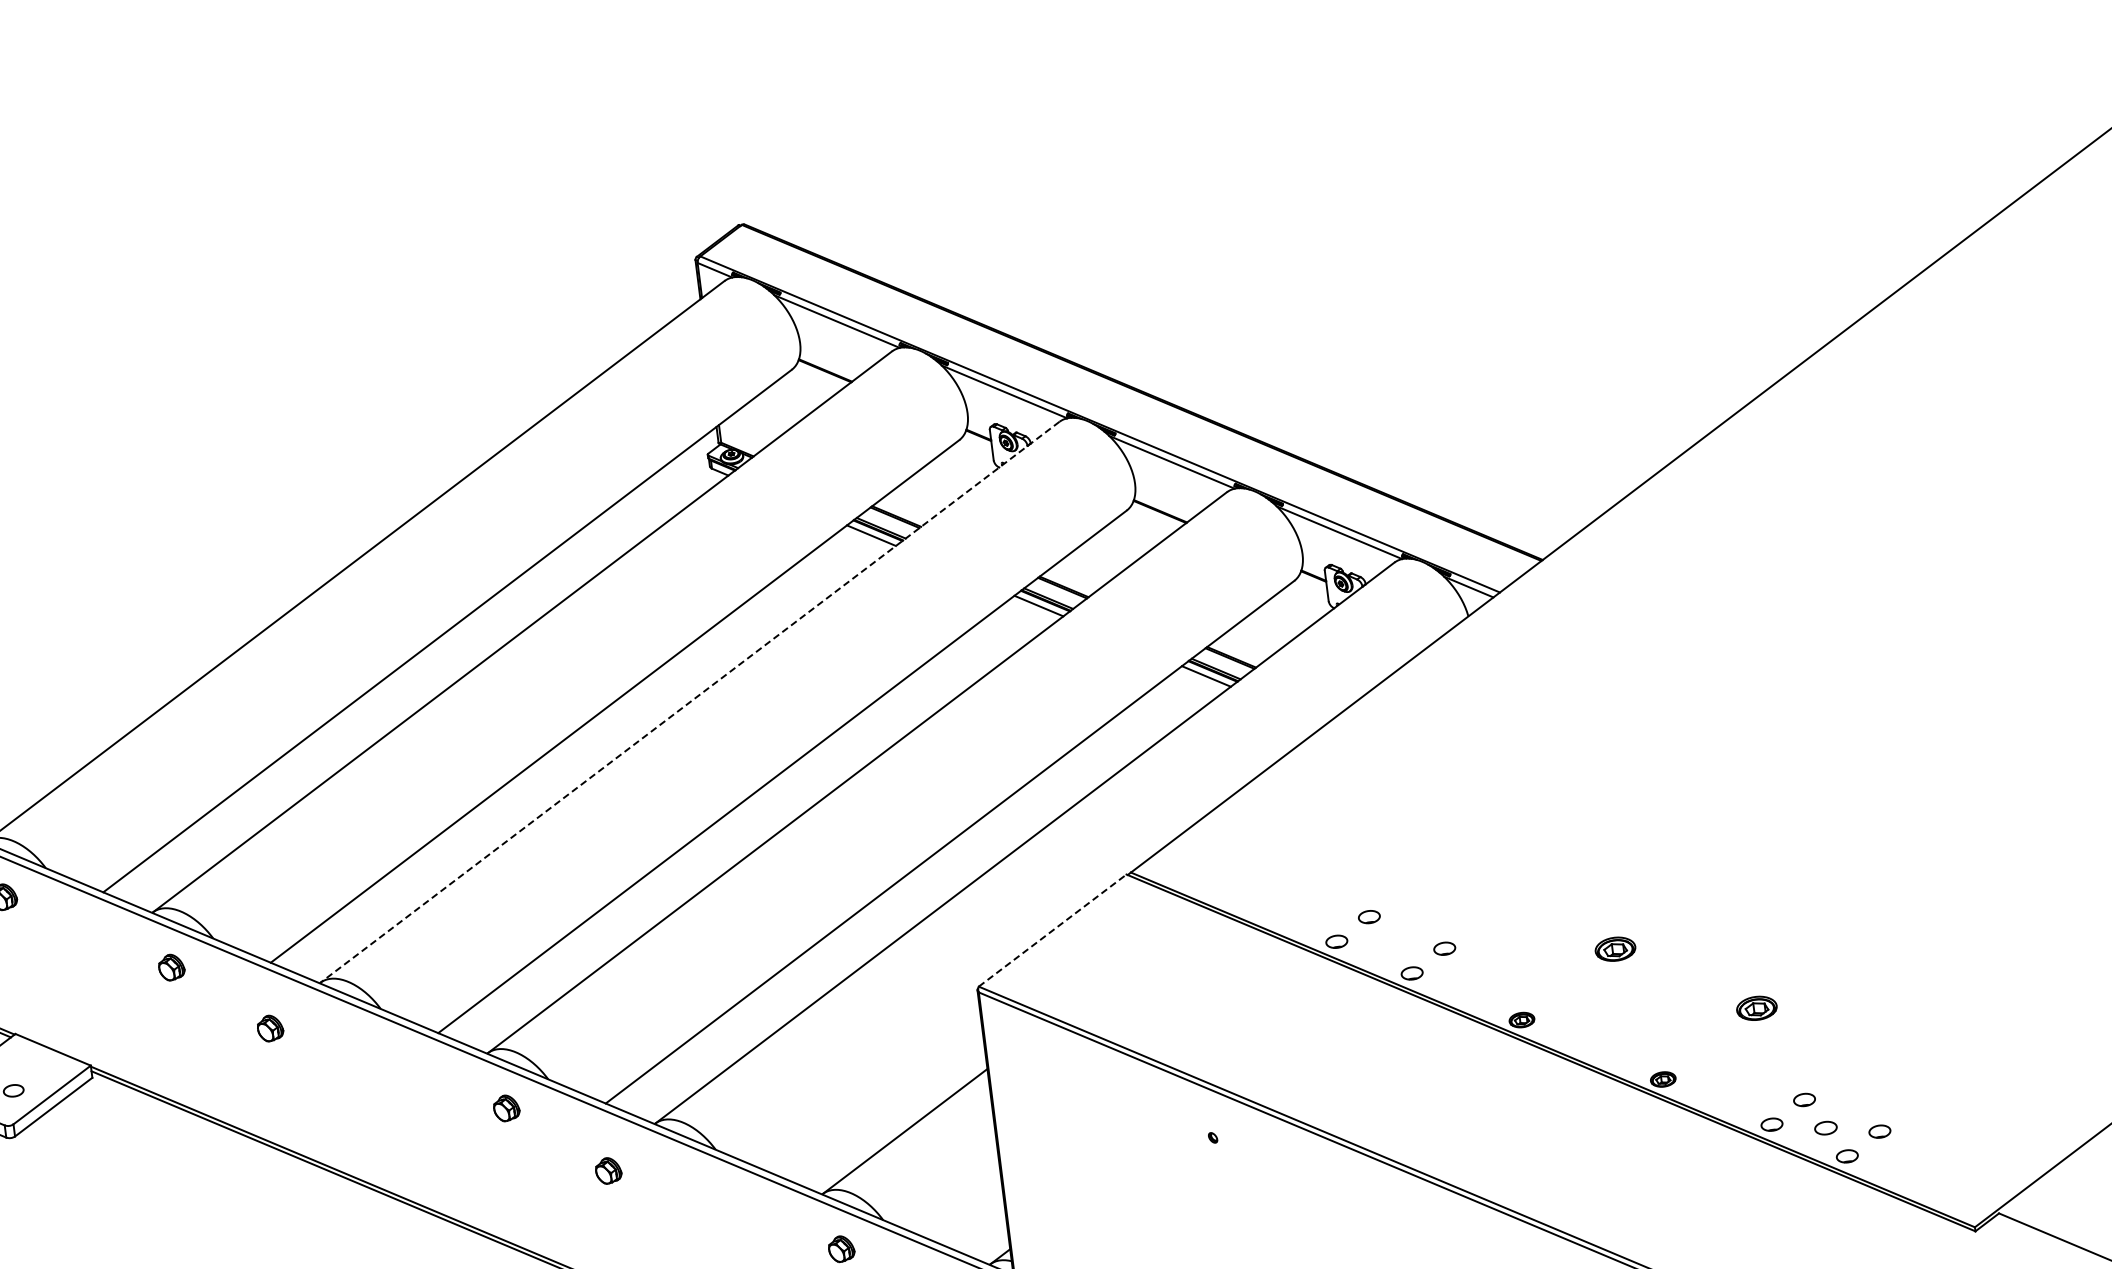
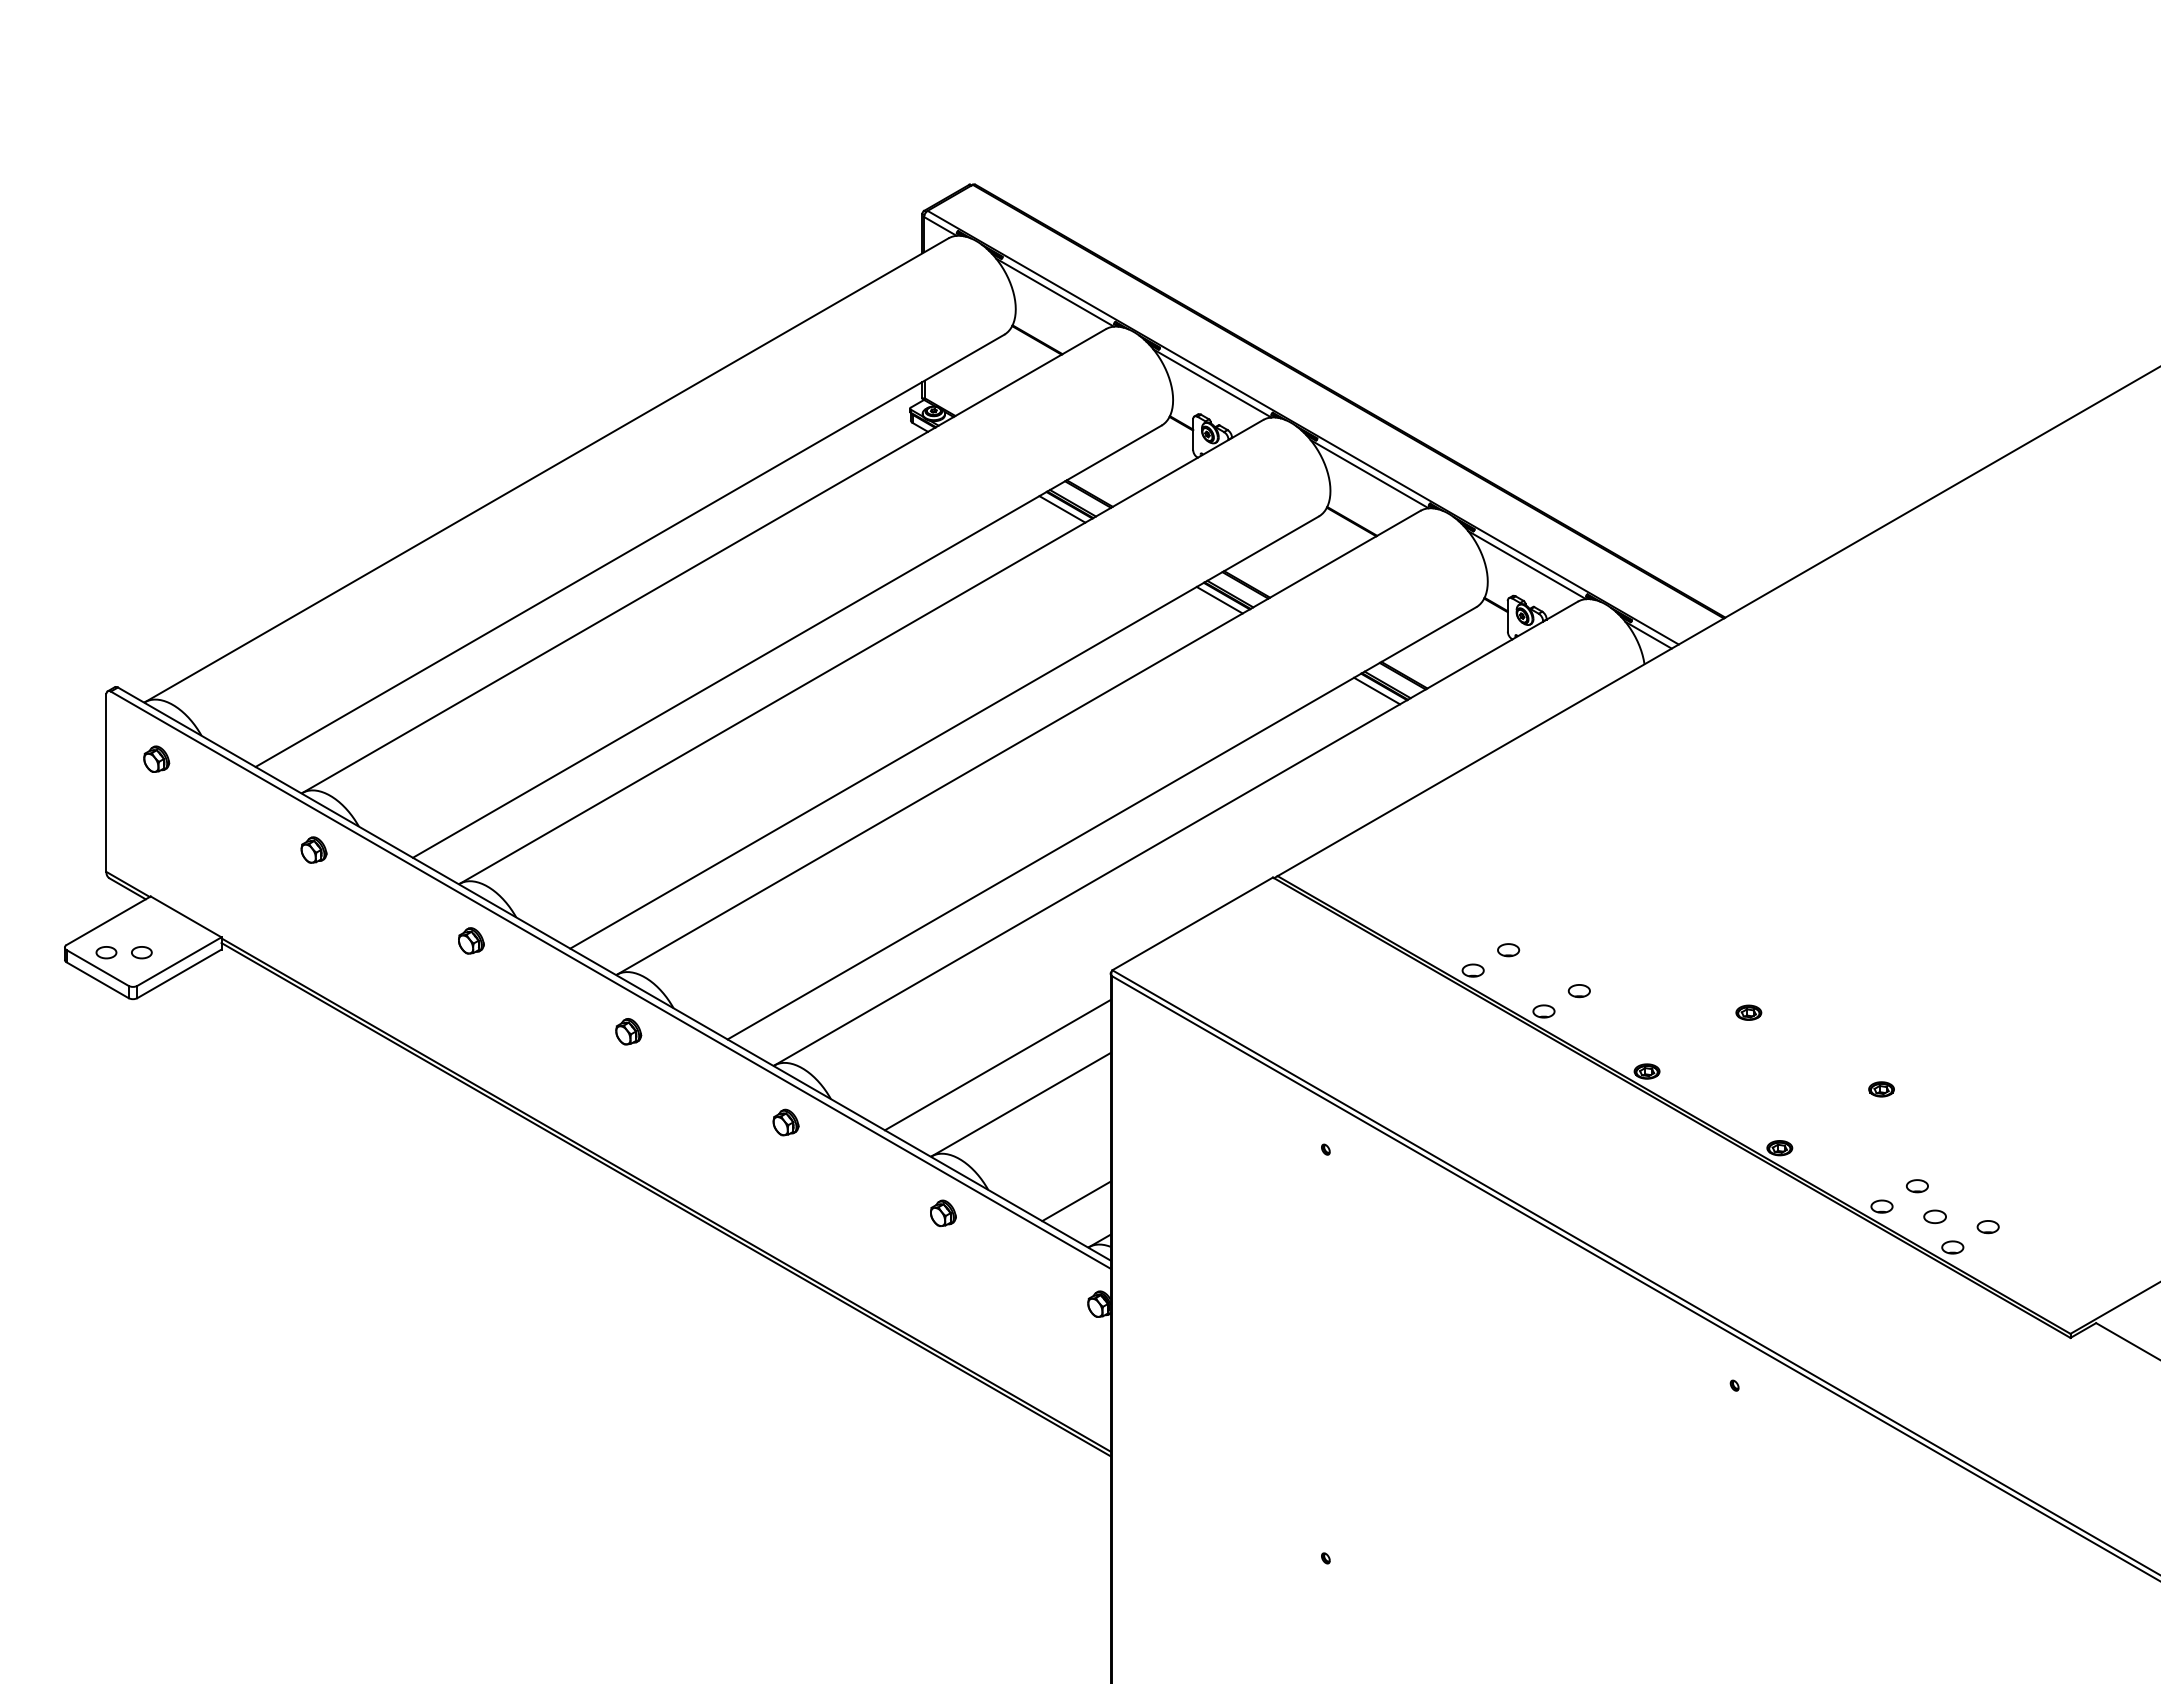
line: (689, 701) -> (861, 651), dashed -> solid
line: (1052, 930) -> (1192, 923), dashed -> solid
part: (1615, 948) -> (1748, 1012), size x0.62
part: (1756, 1008) -> (1881, 1089), size x0.62
part: (270, 1027) -> (471, 940), moved
line: (876, 1095) -> (997, 1065), added
part: (608, 1170) -> (785, 1122), moved
line: (972, 1220) -> (1076, 1201), added

